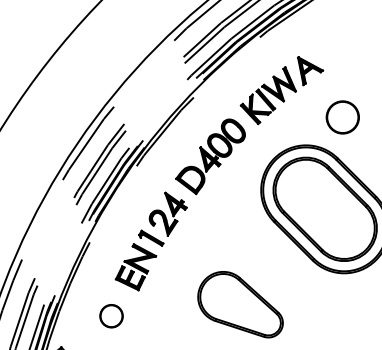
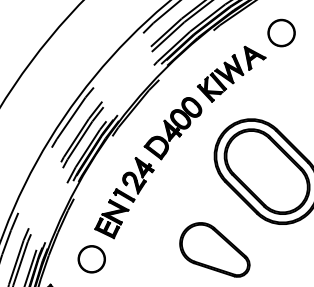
circle: (342, 117) -> (281, 33), moved
part: (240, 304) -> (214, 249), moved
circle: (111, 316) -> (91, 259), size x1.43

